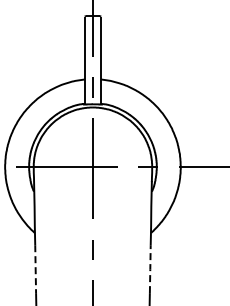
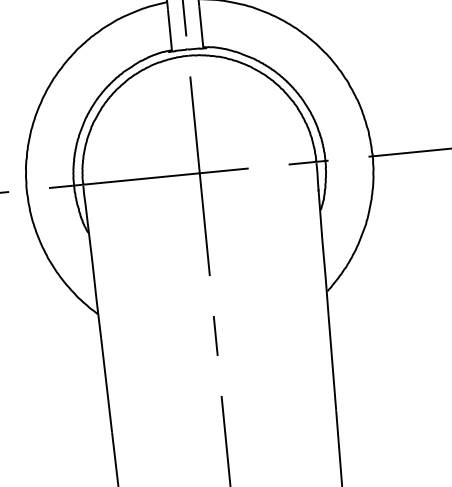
line: (35, 269) -> (106, 385), dashed -> solid
line: (150, 269) -> (332, 363), dashed -> solid

